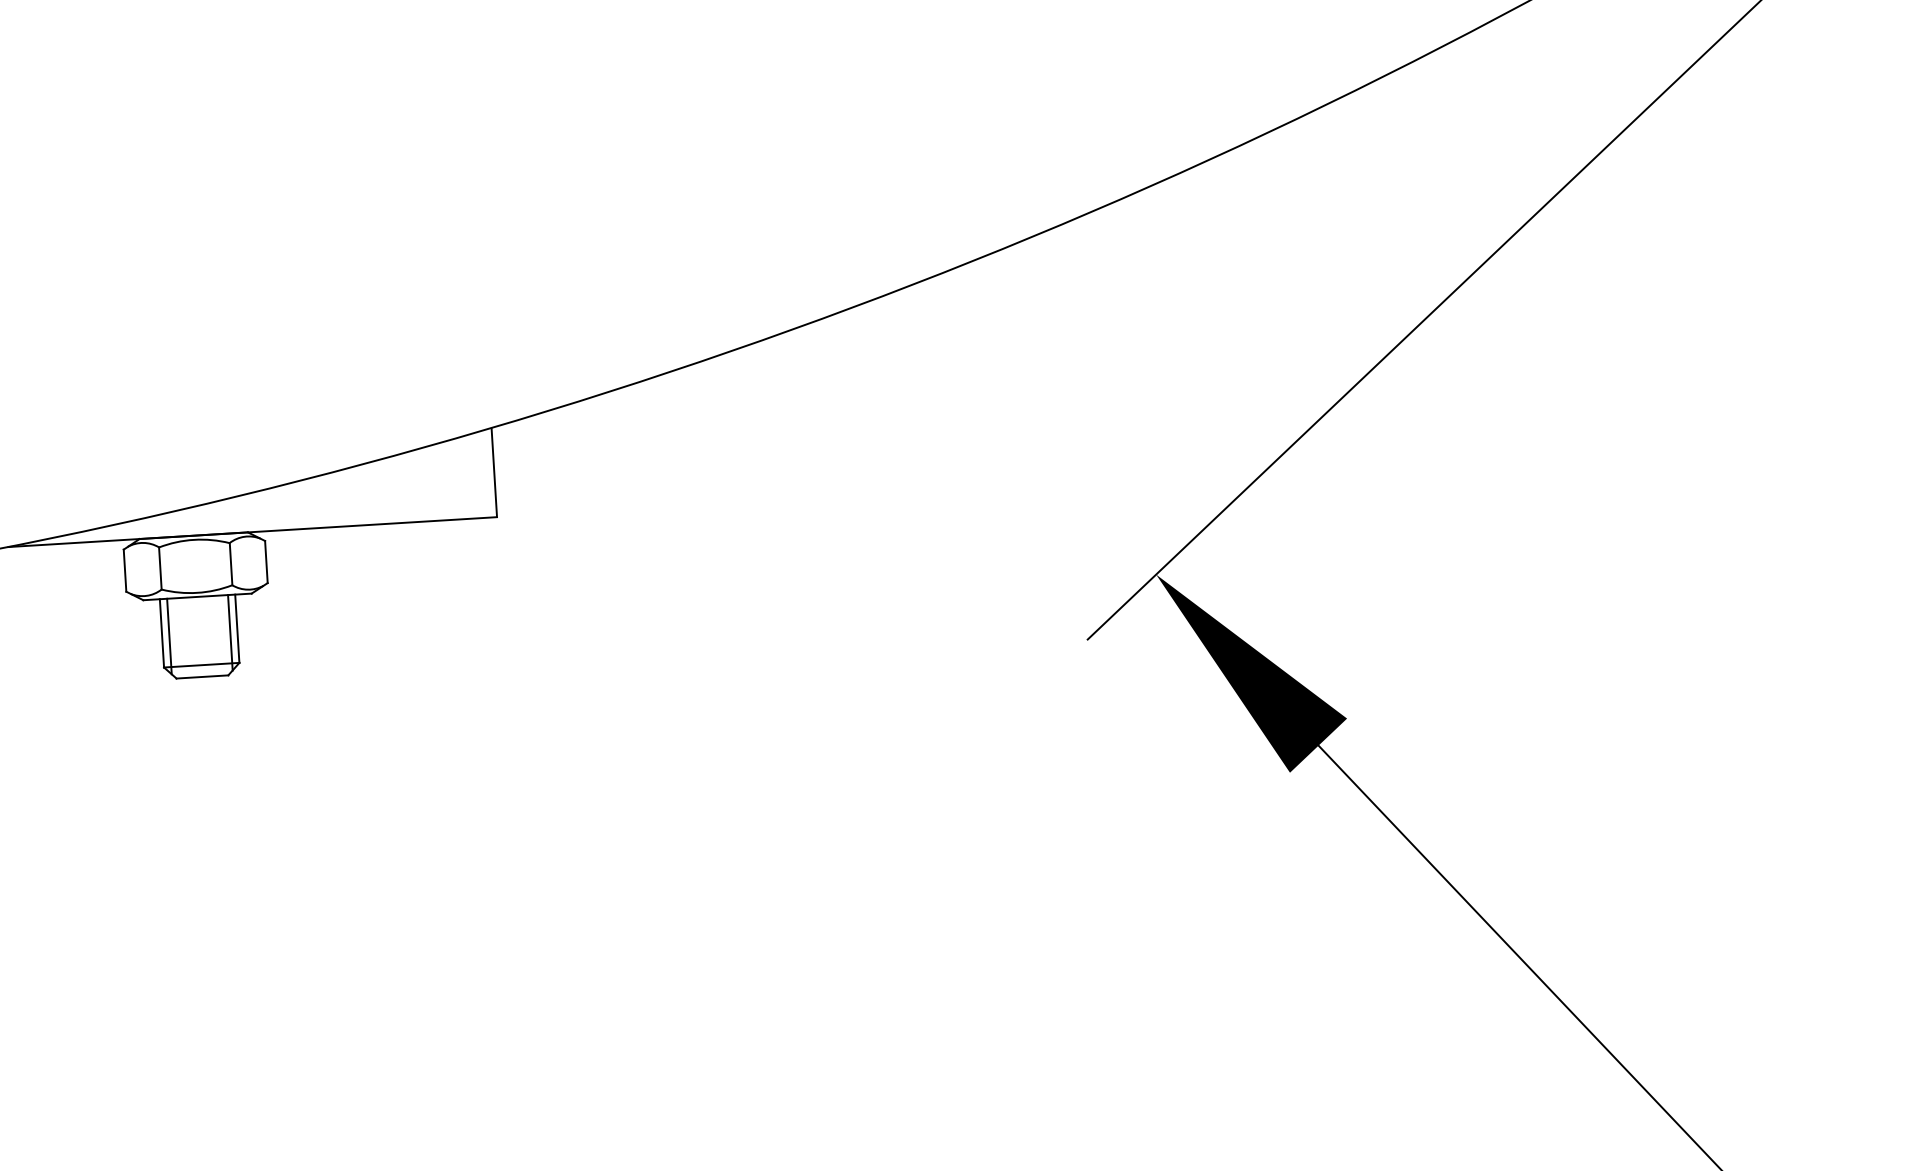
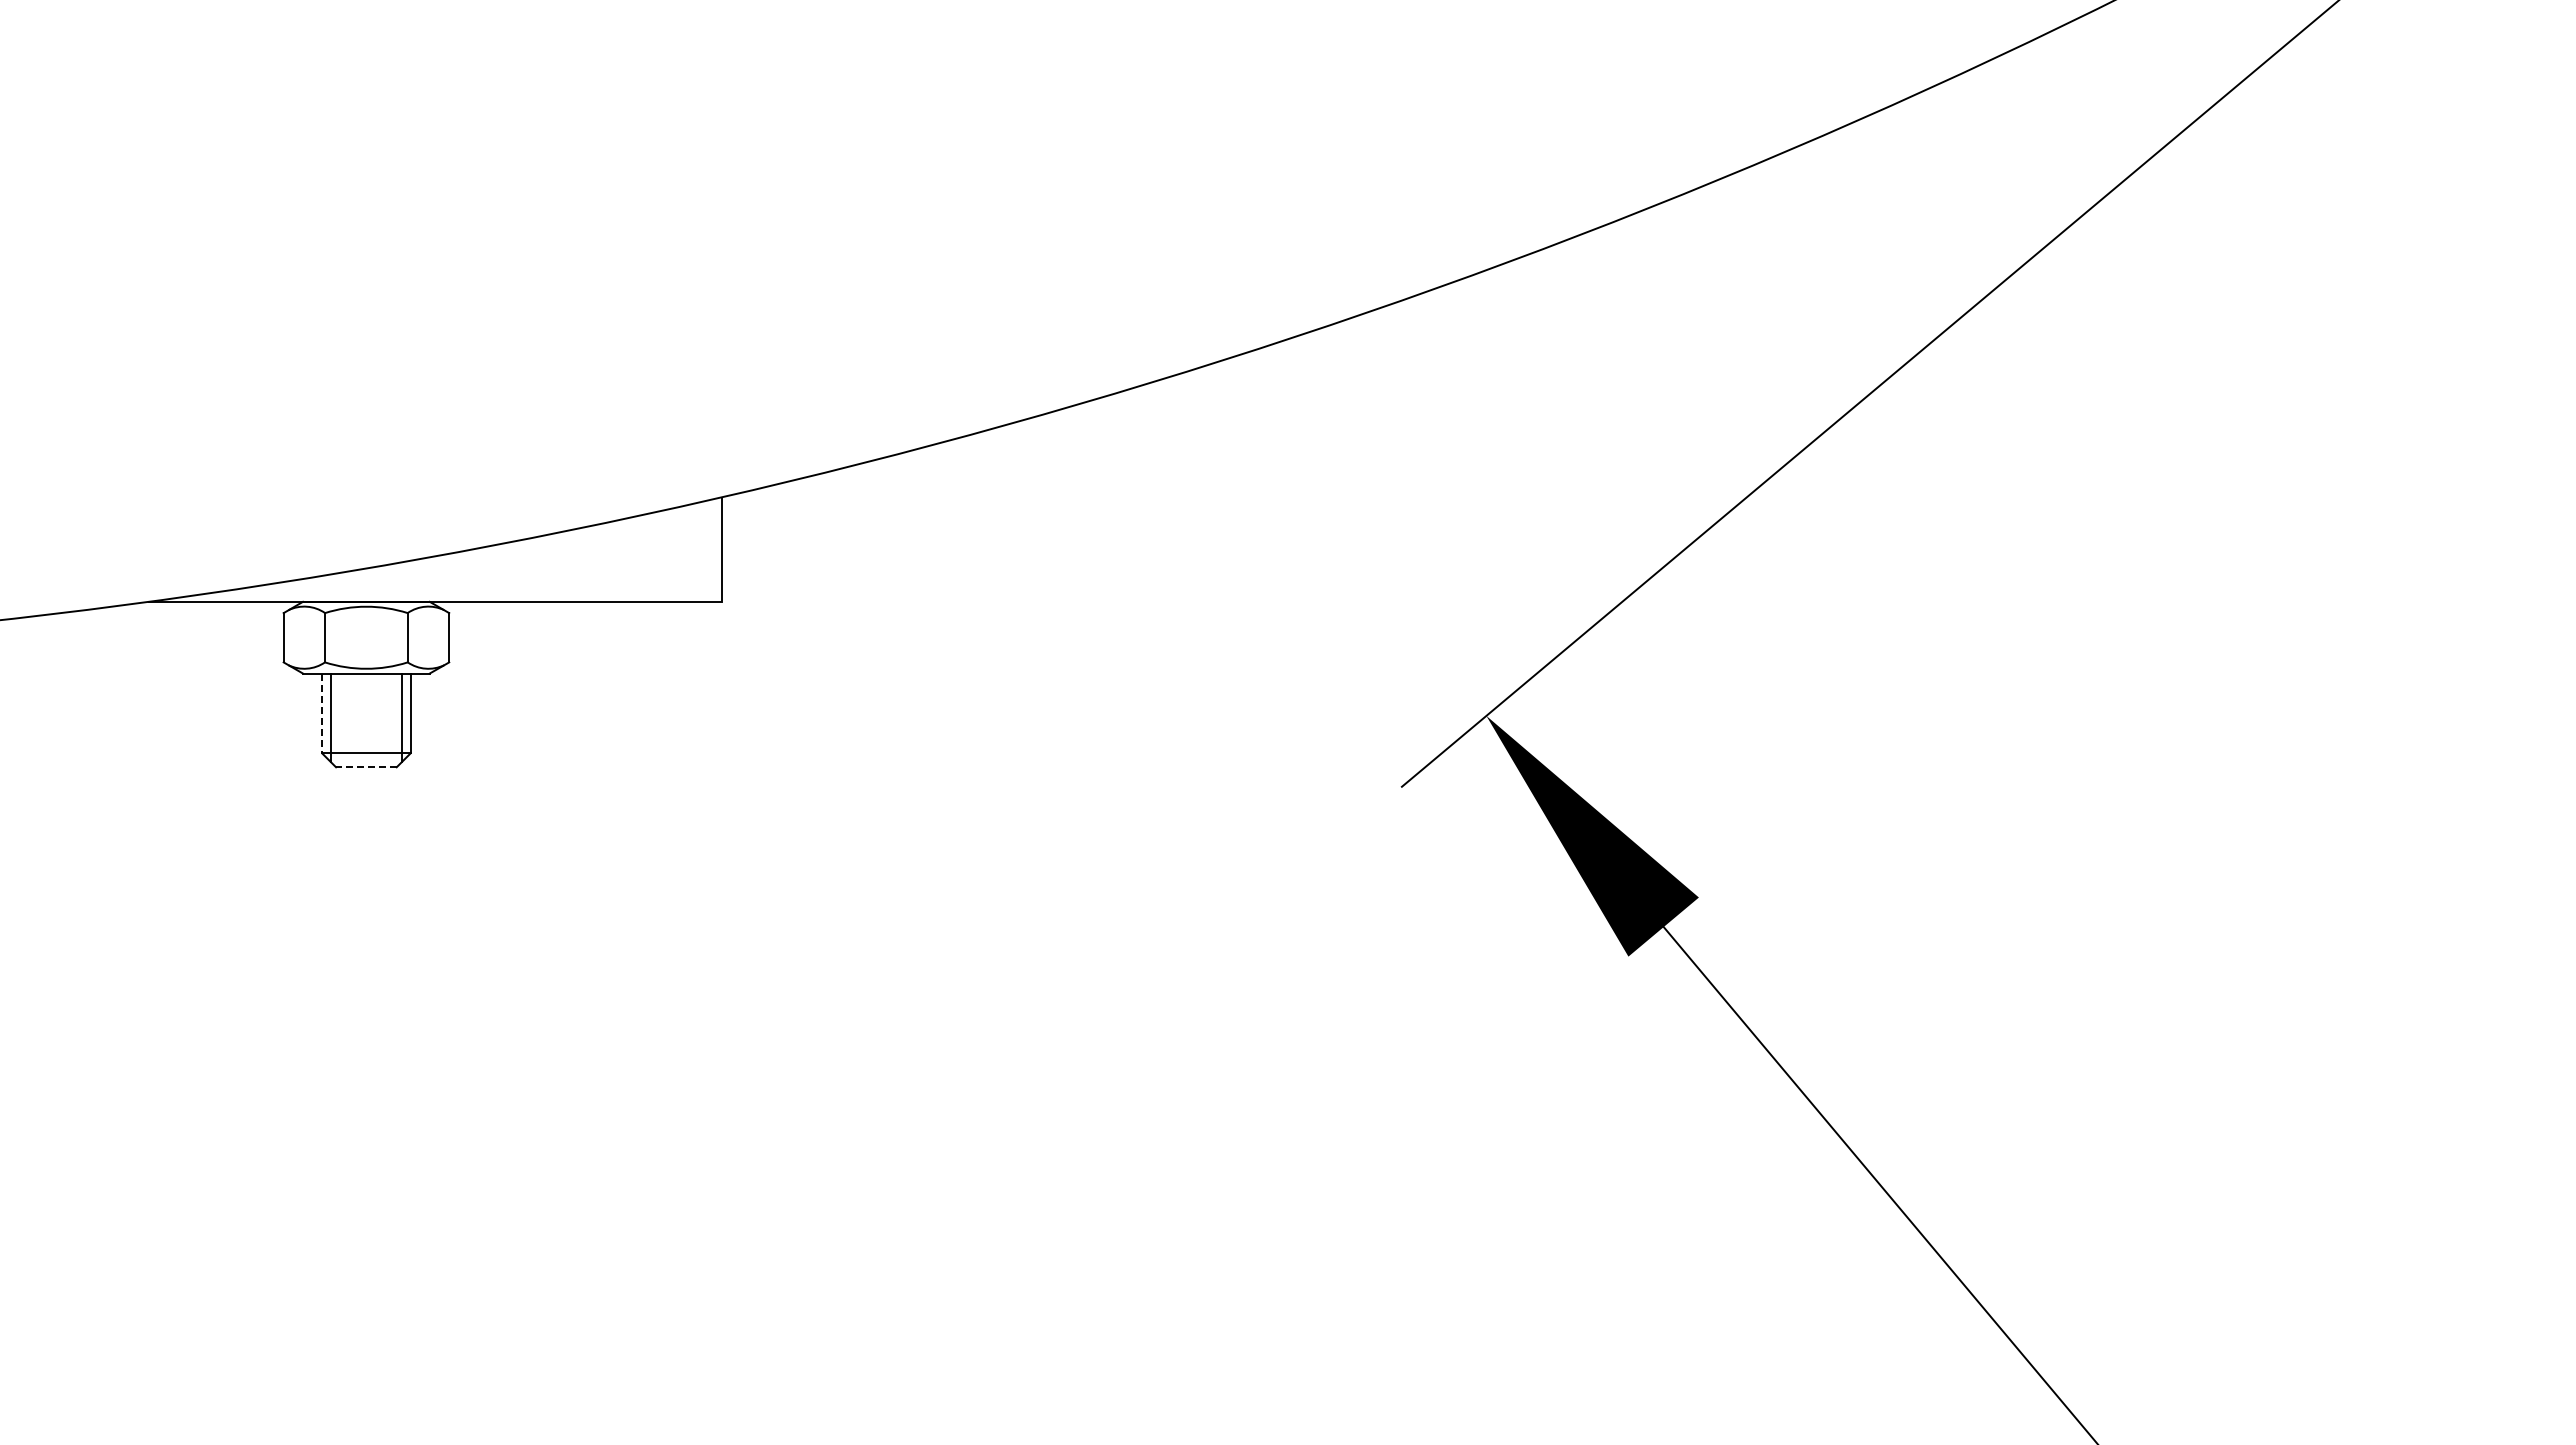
line: (162, 633) -> (322, 713), solid -> dashed
line: (201, 677) -> (365, 767), solid -> dashed

